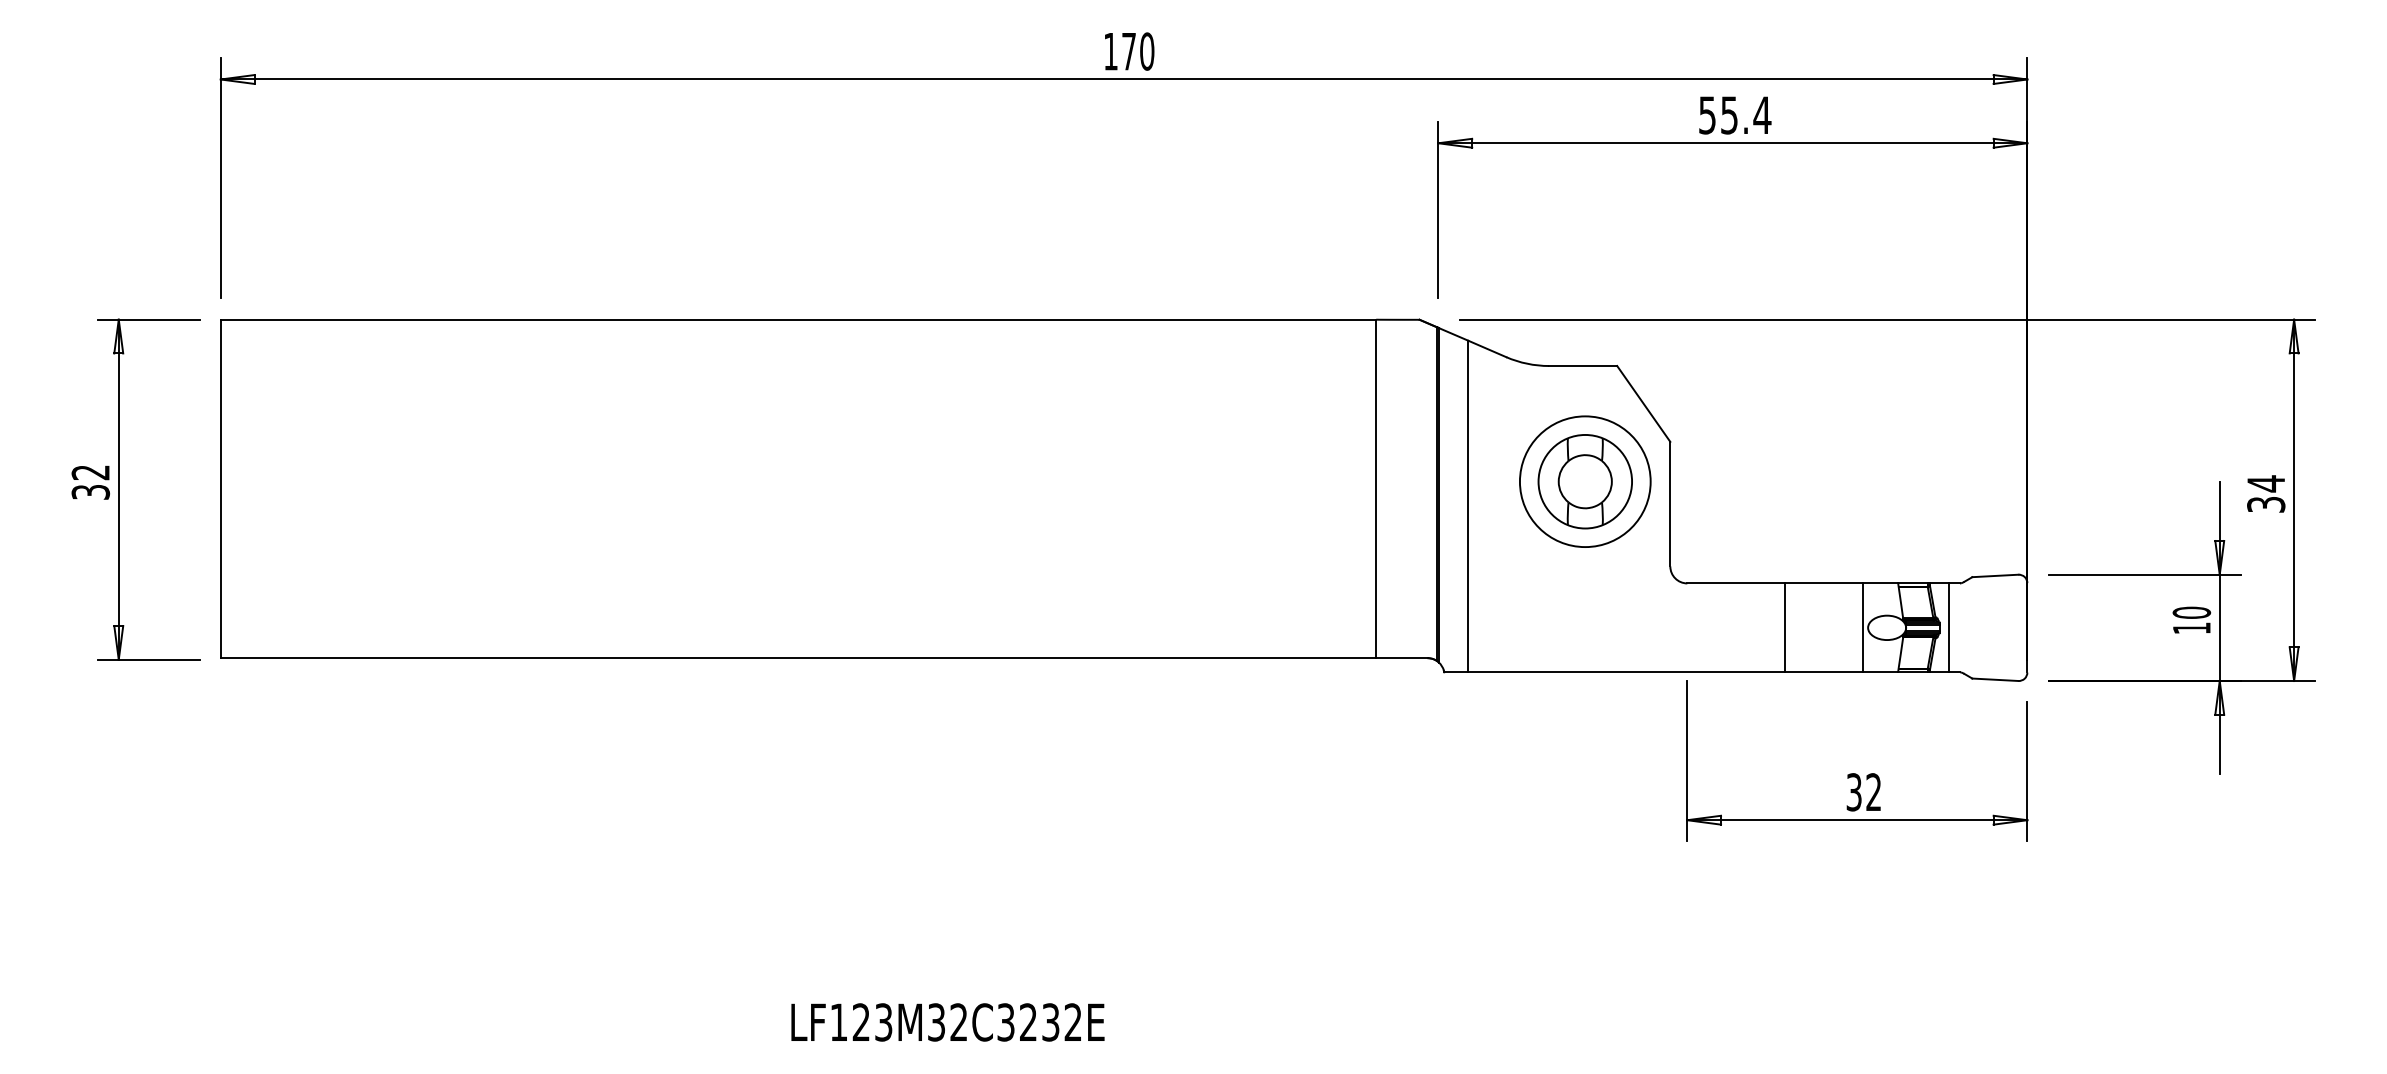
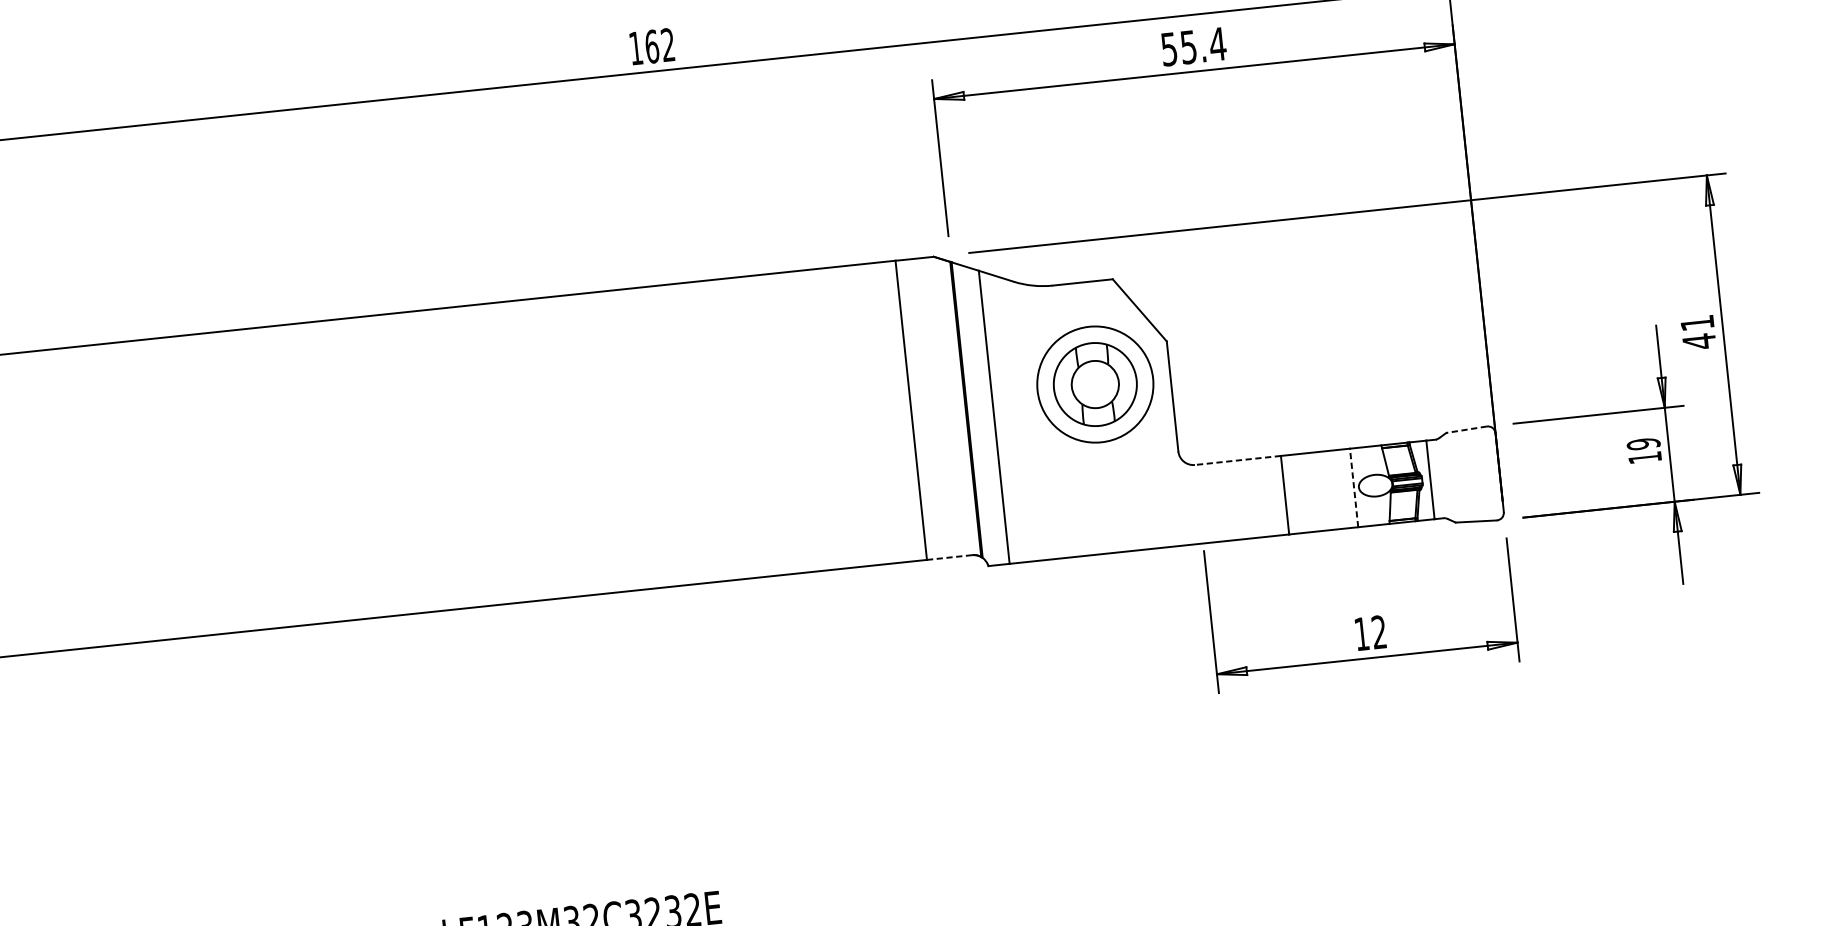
text: (1138, 51) -> (660, 45), 170 -> 162
text: (2266, 494) -> (1698, 332), 34 -> 41
line: (1994, 575) -> (1465, 429), solid -> dashed
line: (1735, 583) -> (1237, 460), solid -> dashed
text: (2191, 612) -> (1643, 443), 10 -> 19
line: (1862, 627) -> (1353, 487), solid -> dashed
line: (1401, 658) -> (949, 557), solid -> dashed
text: (1853, 792) -> (1361, 634), 32 -> 12

